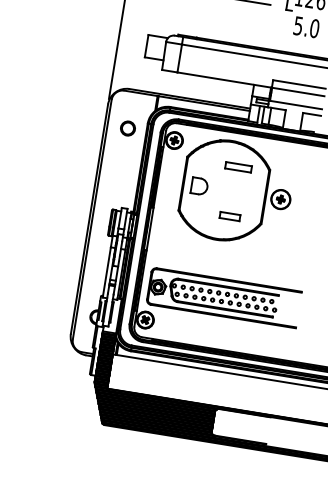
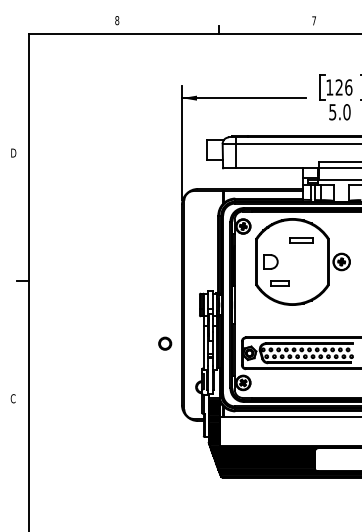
circle: (128, 128) -> (165, 343), moved
part: (229, 216) -> (279, 283), moved

